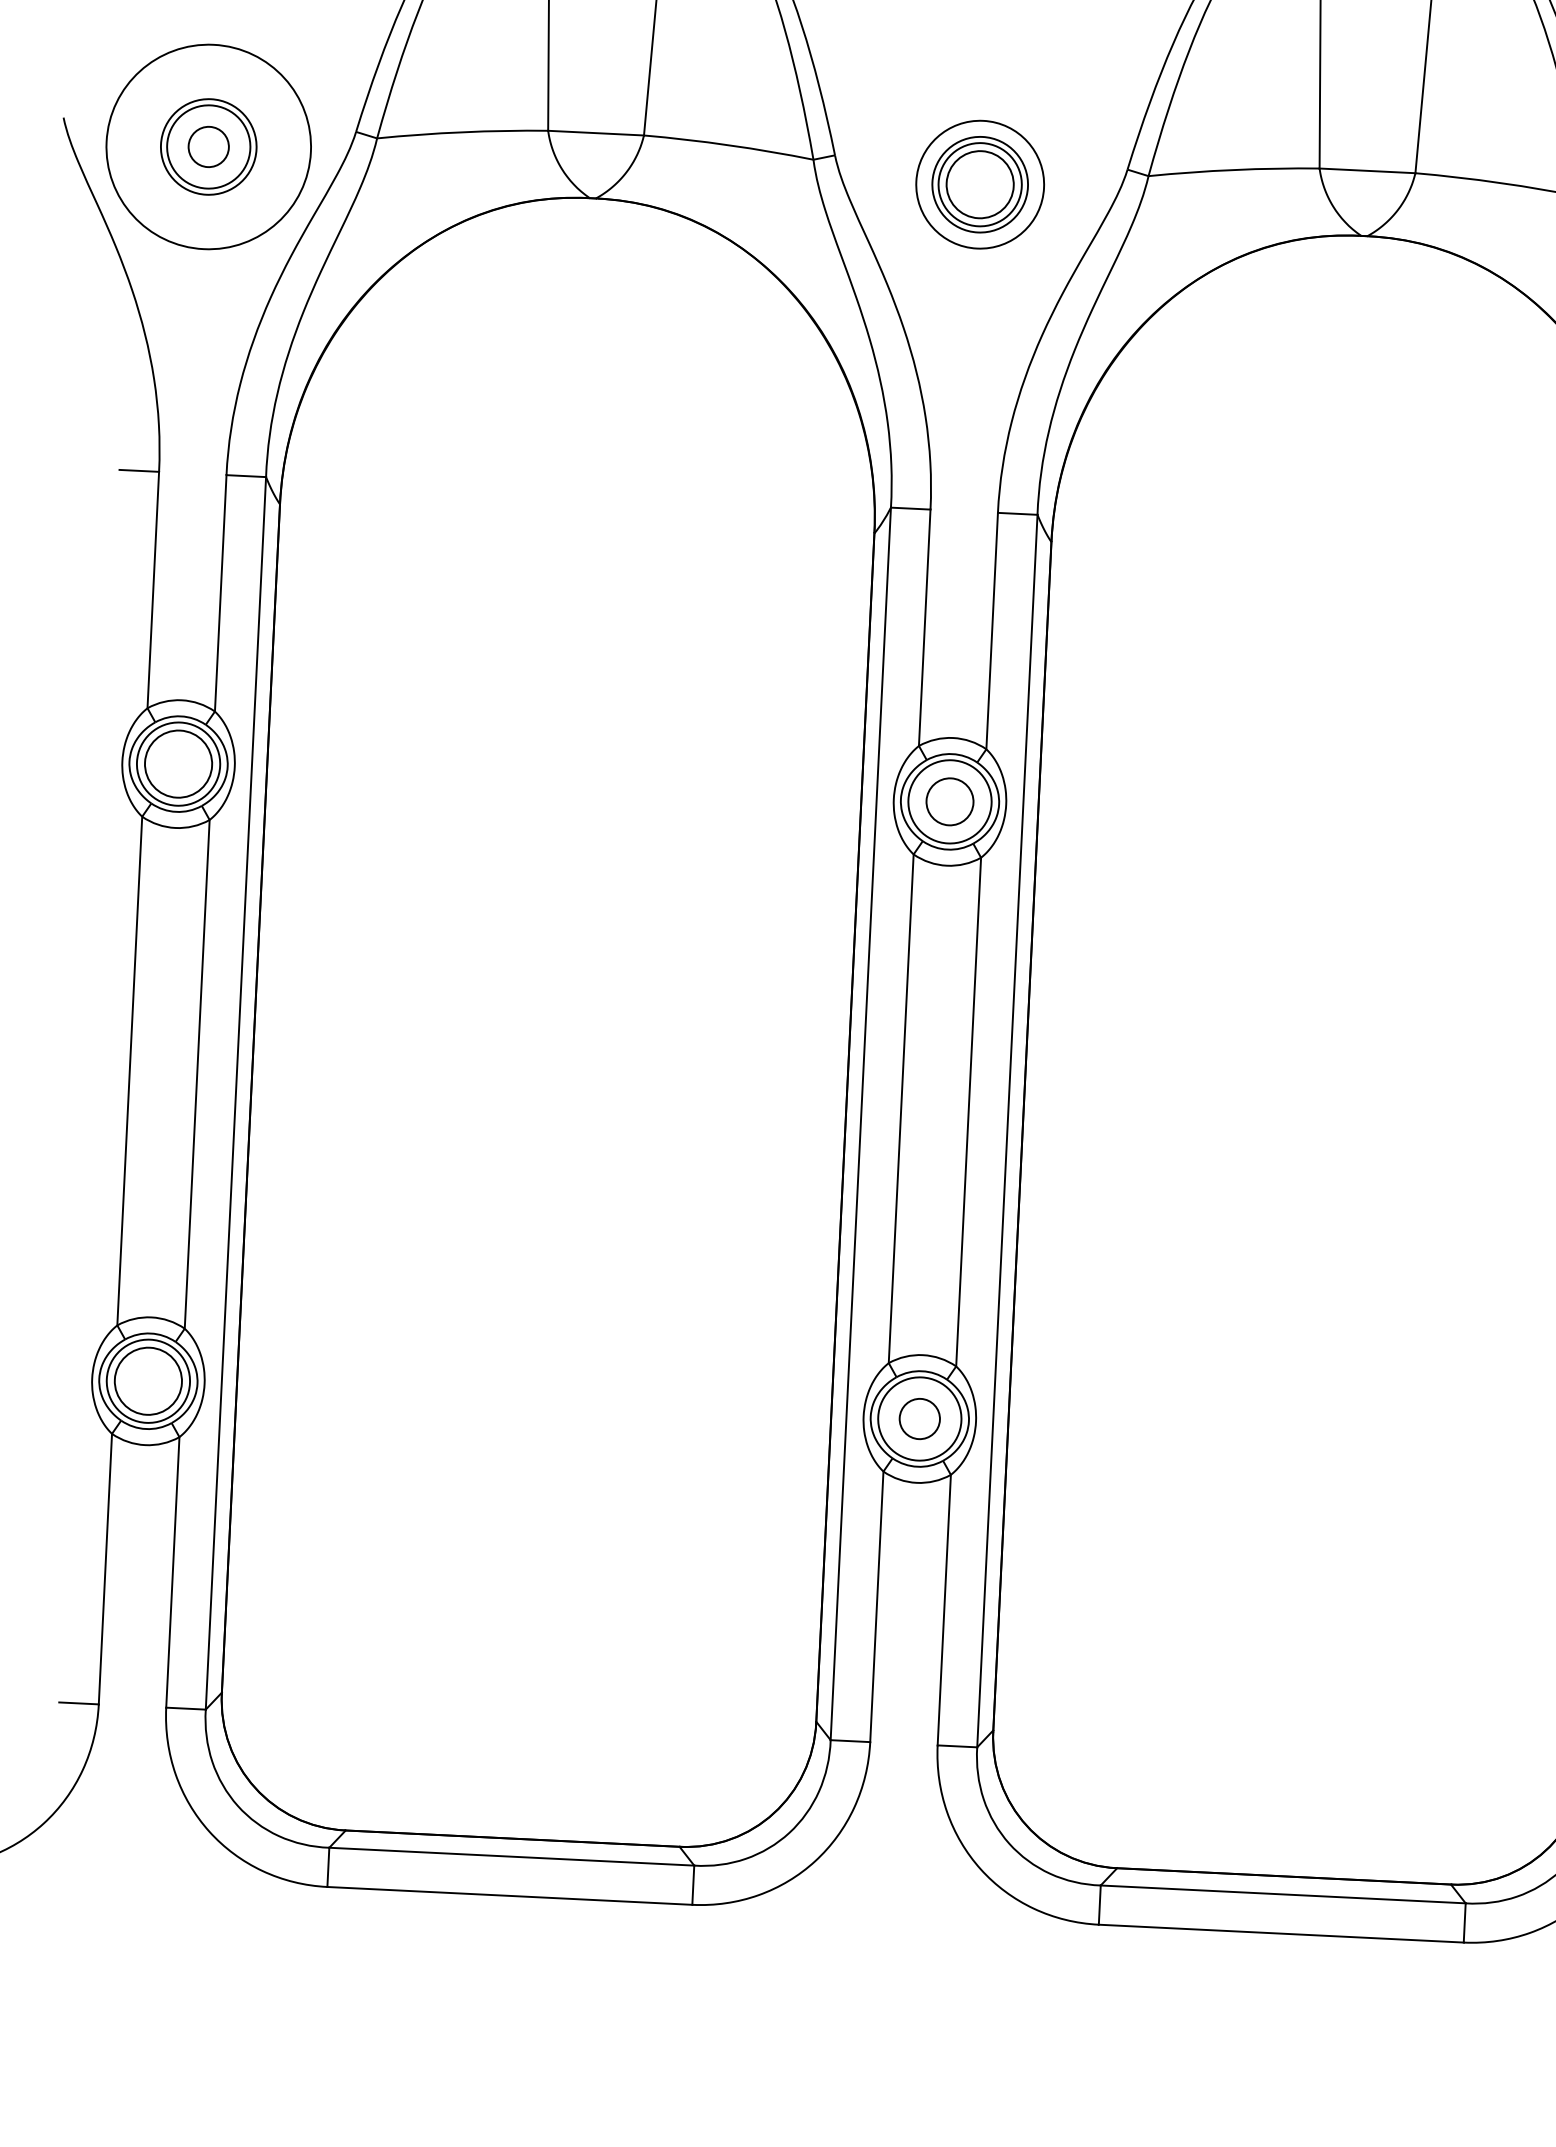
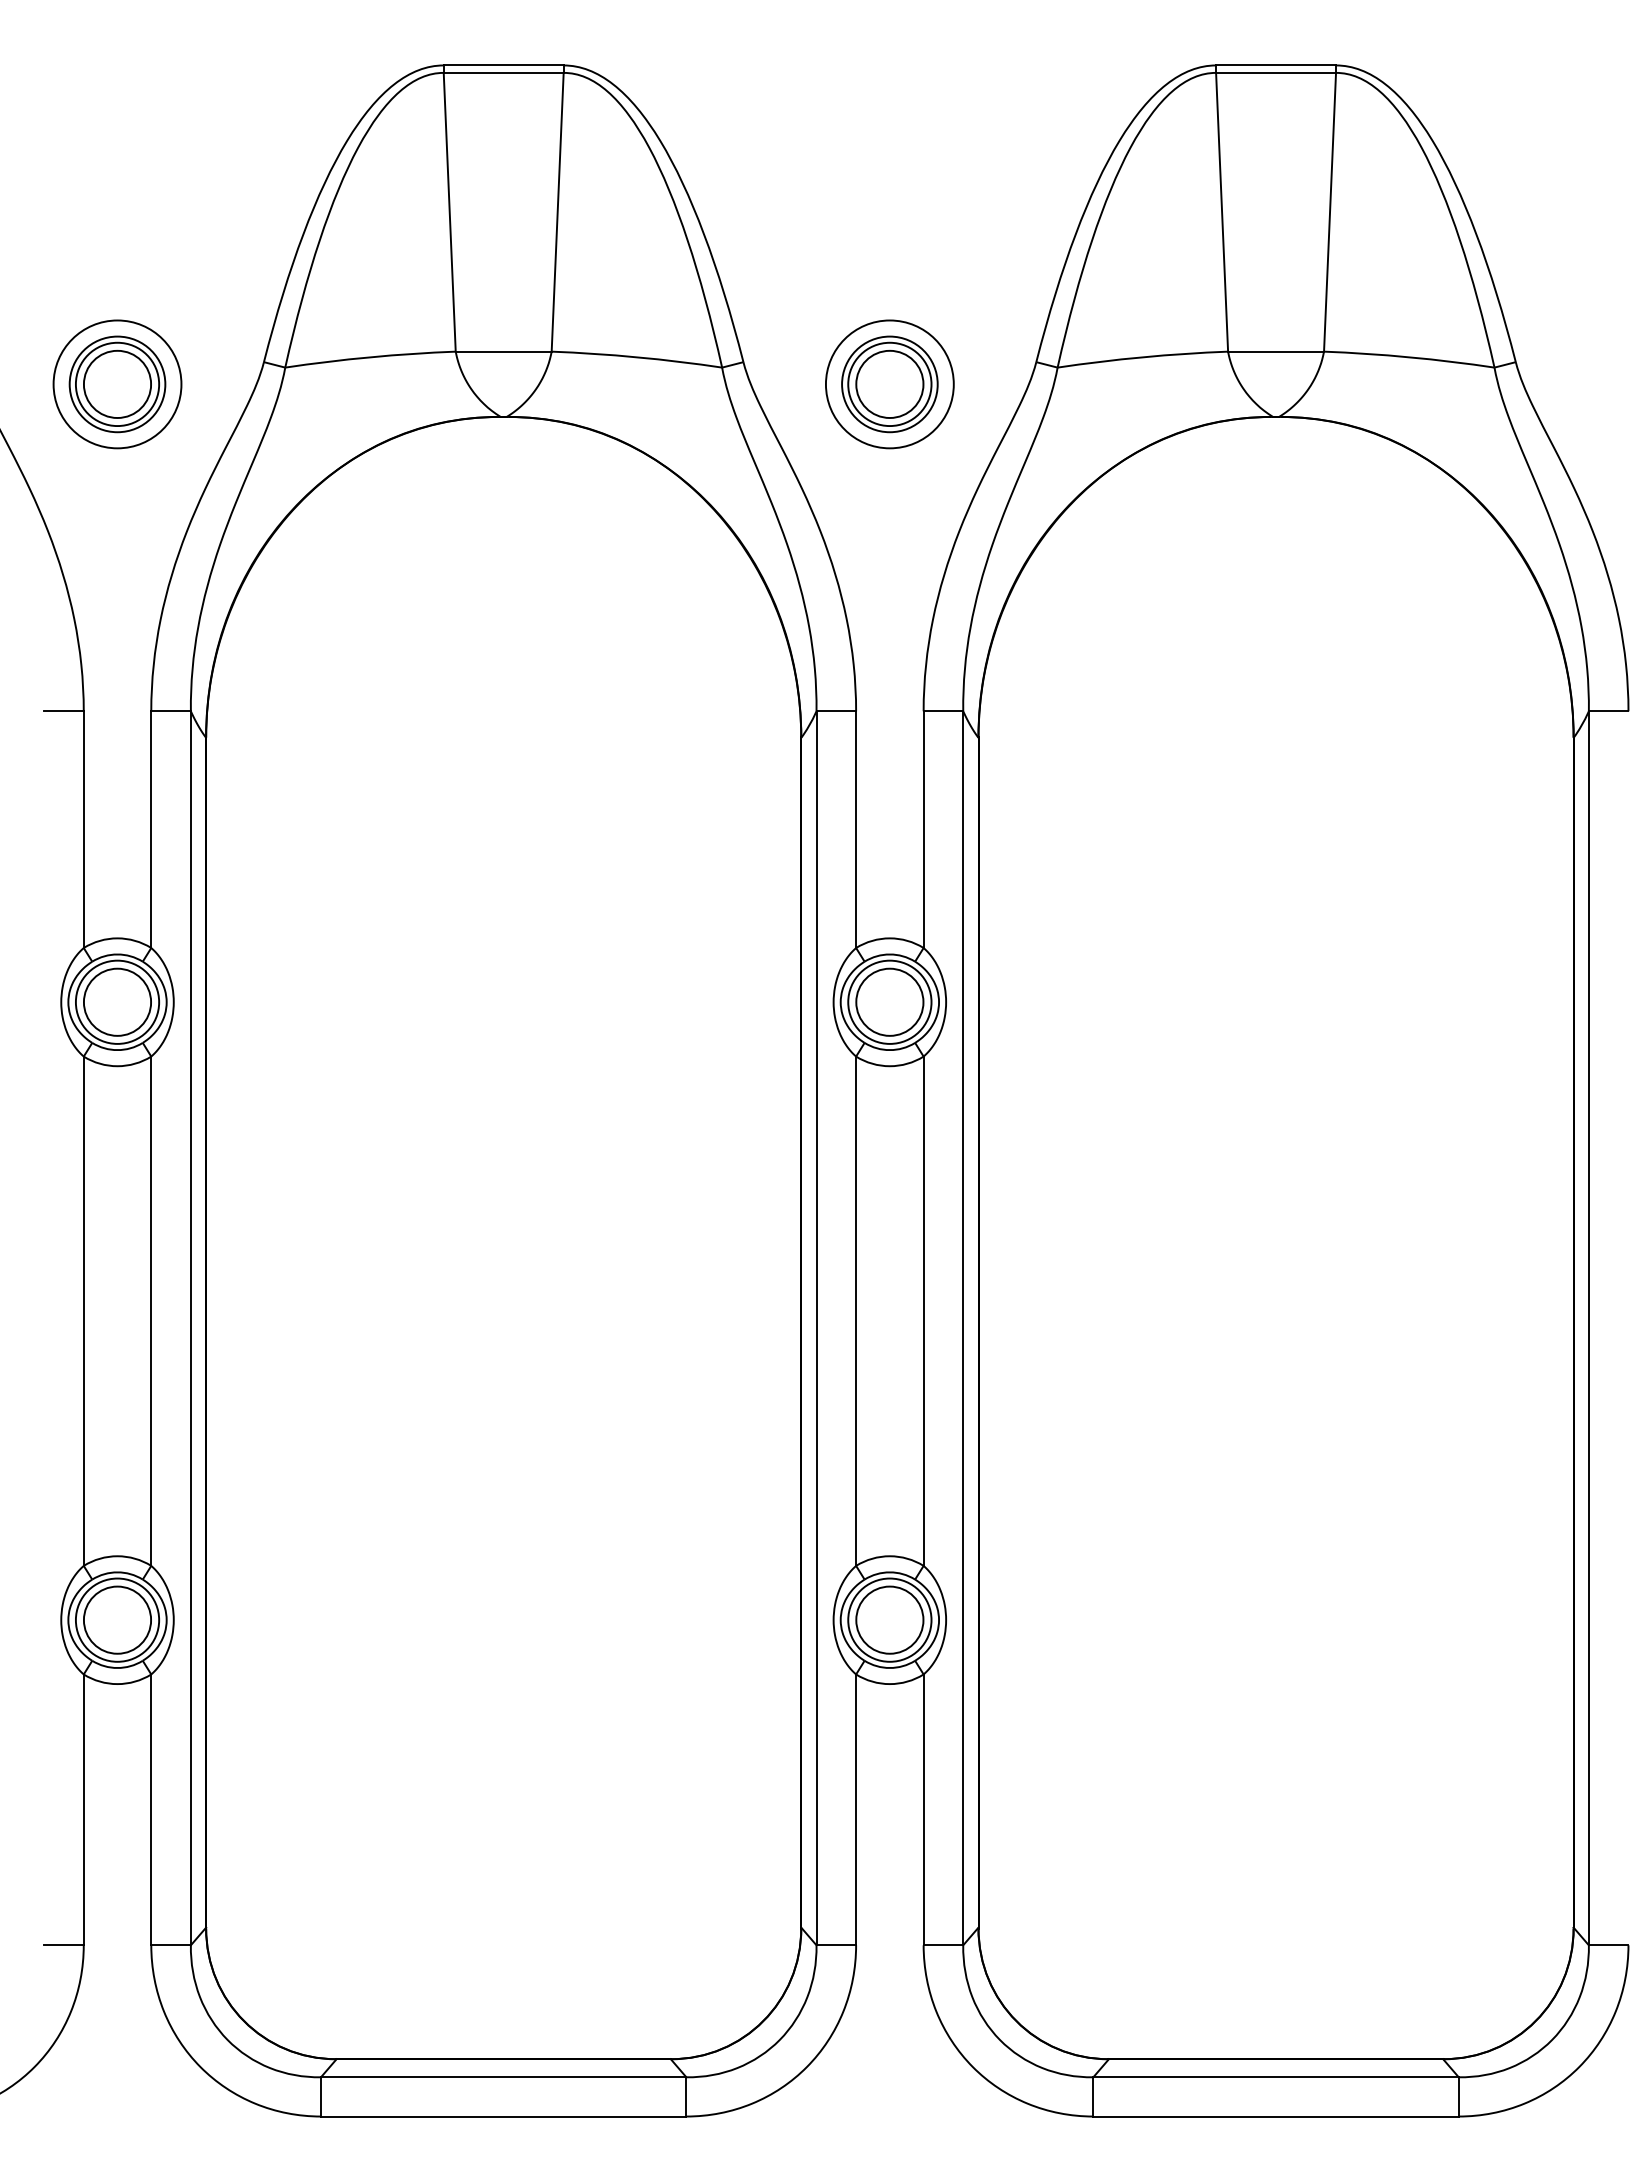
circle: (208, 147) -> (117, 384), size x0.62
circle: (208, 147) -> (117, 384), size x1.67
circle: (949, 801) -> (889, 1001), size x1.43
circle: (919, 1418) -> (889, 1619), size x1.67

